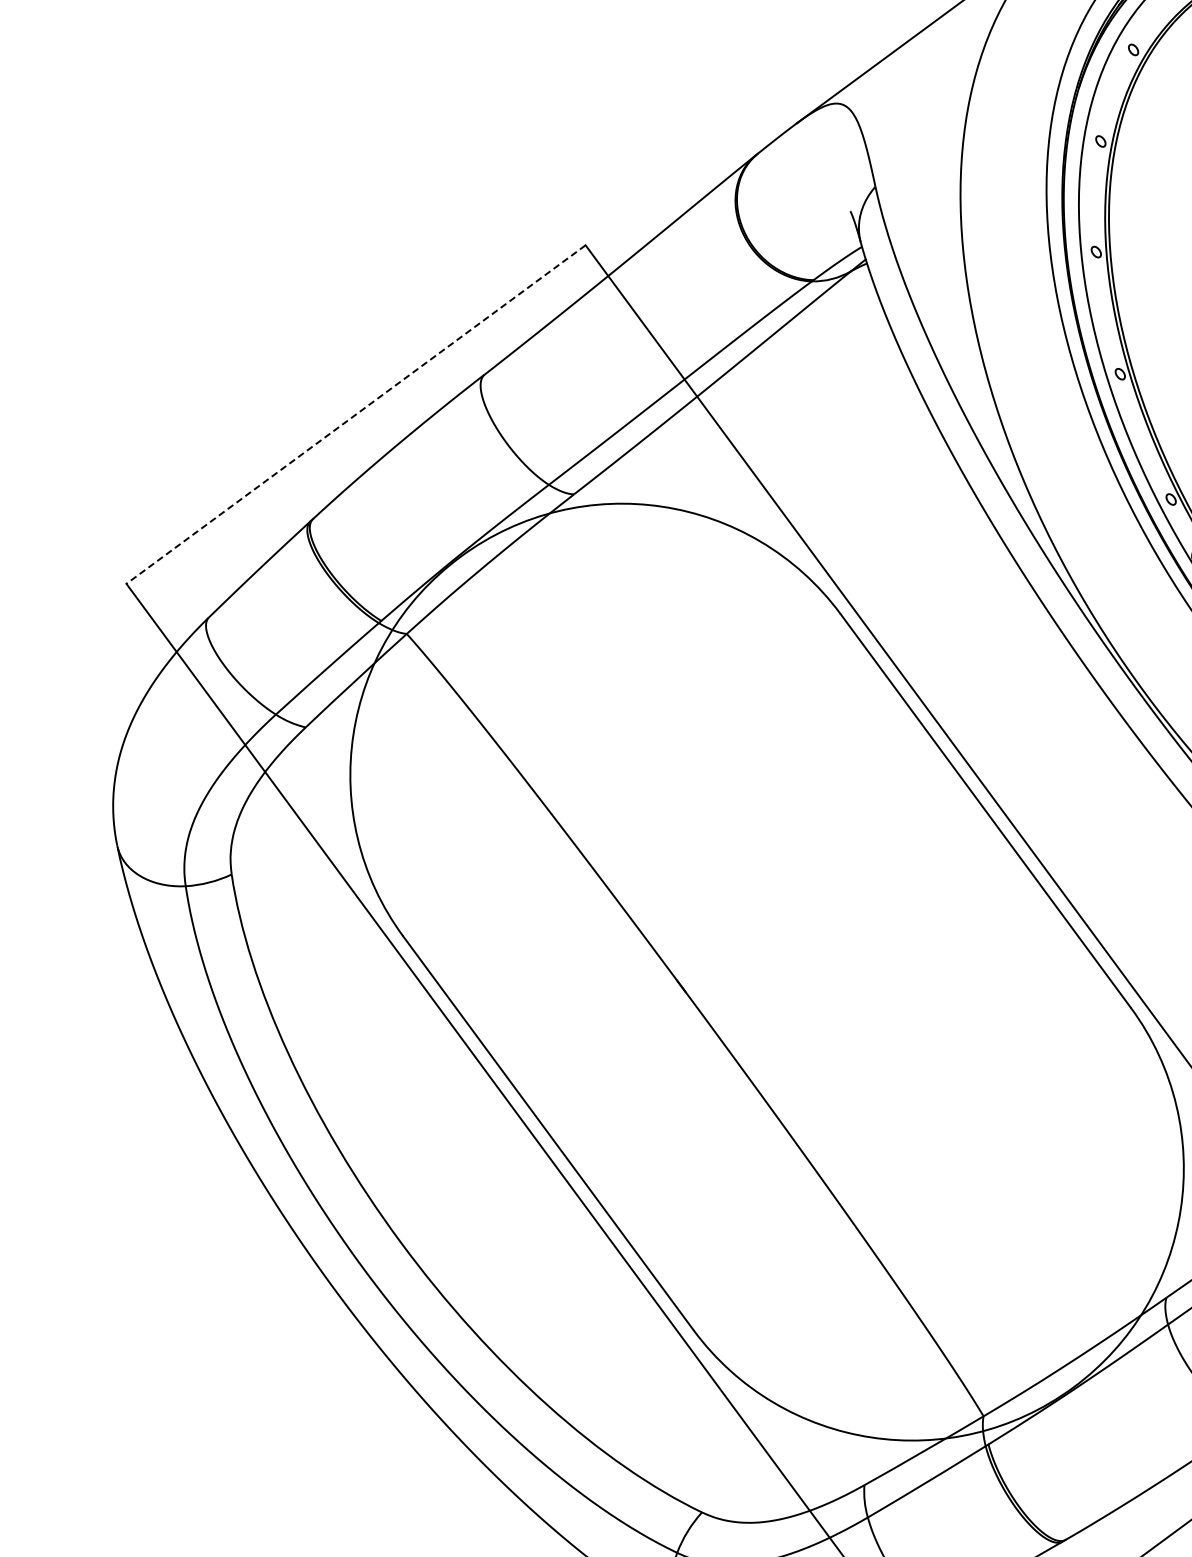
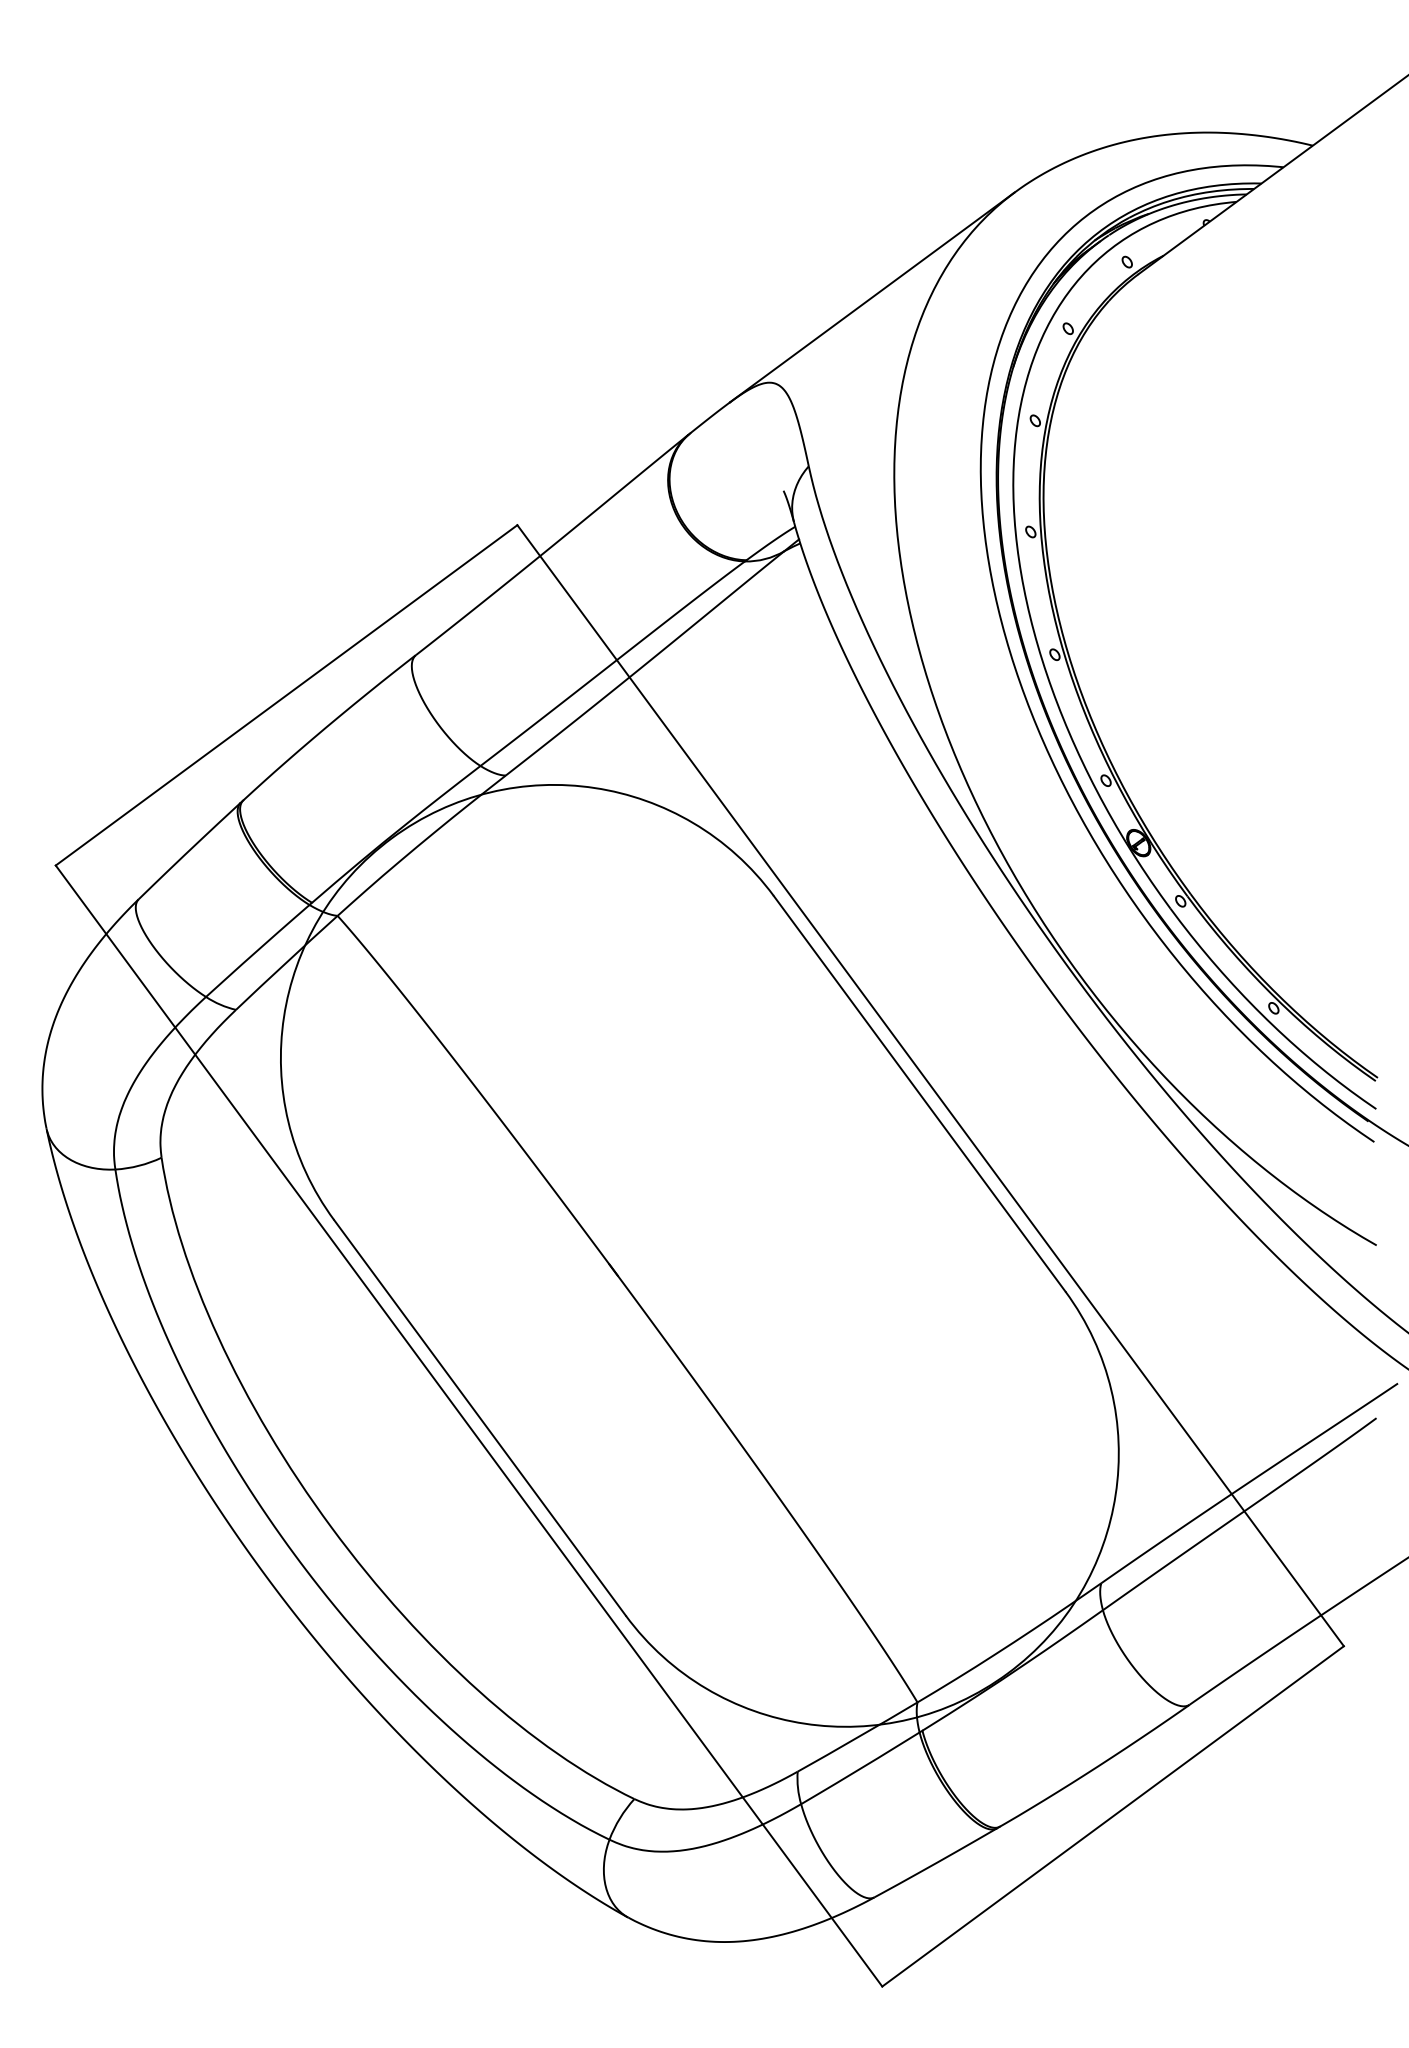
line: (355, 414) -> (286, 695), dashed -> solid

